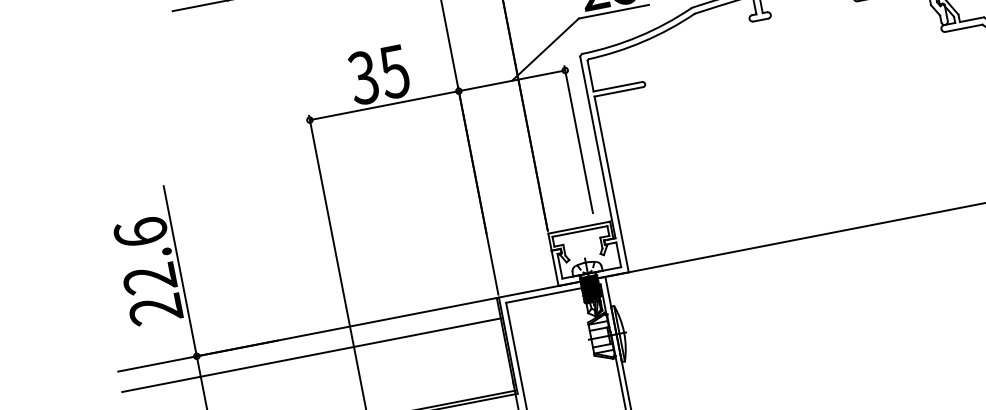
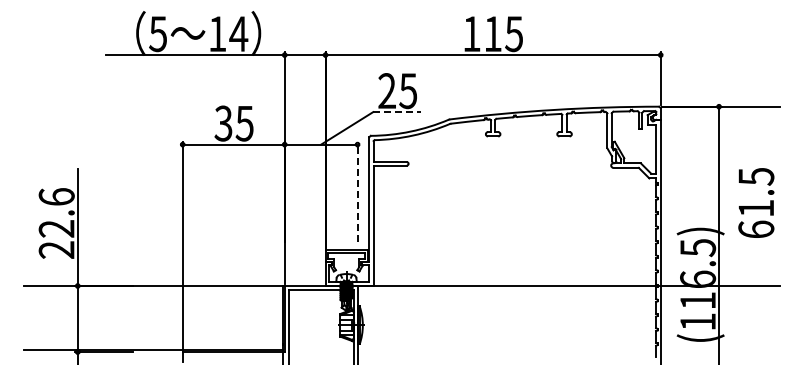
line: (614, 12) -> (397, 112), solid -> dashed
line: (578, 138) -> (357, 191), solid -> dashed
line: (311, 354) -> (153, 299), removed

